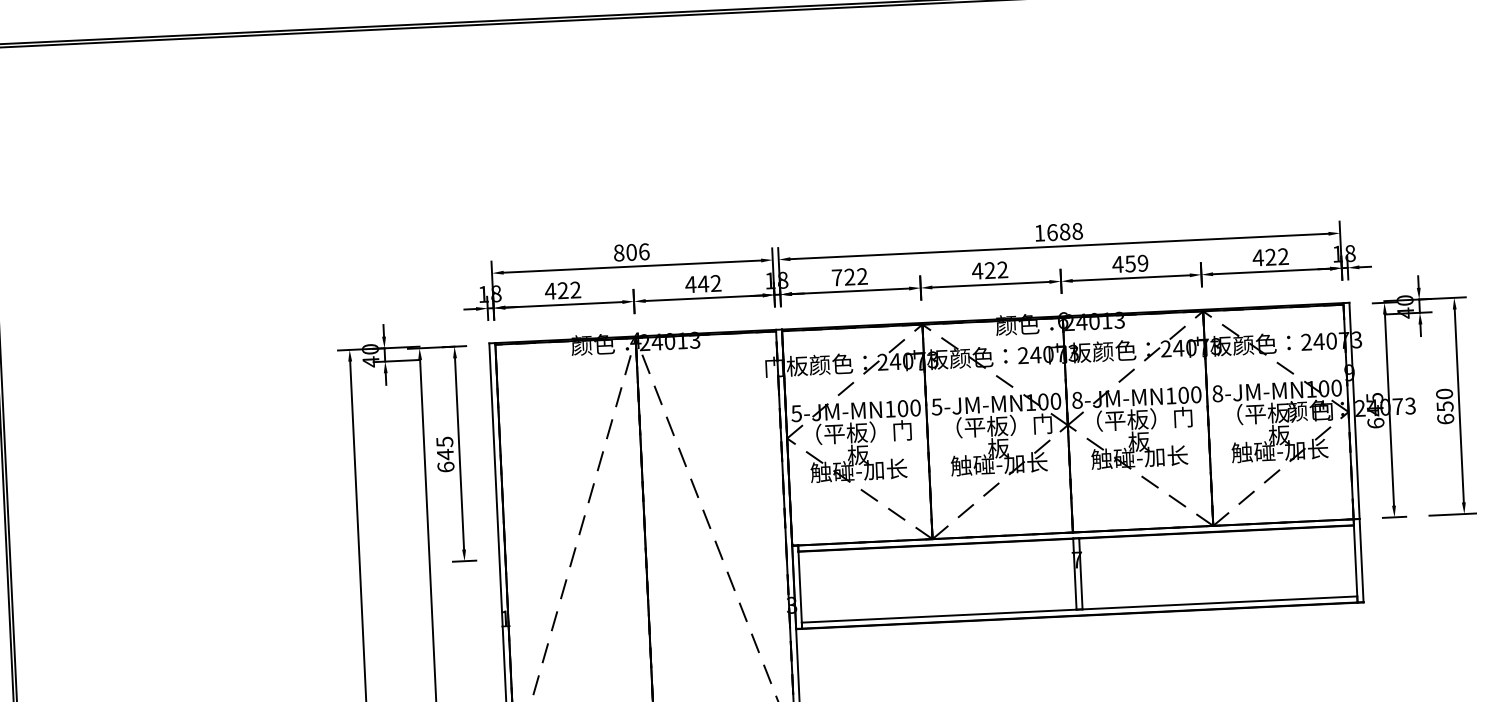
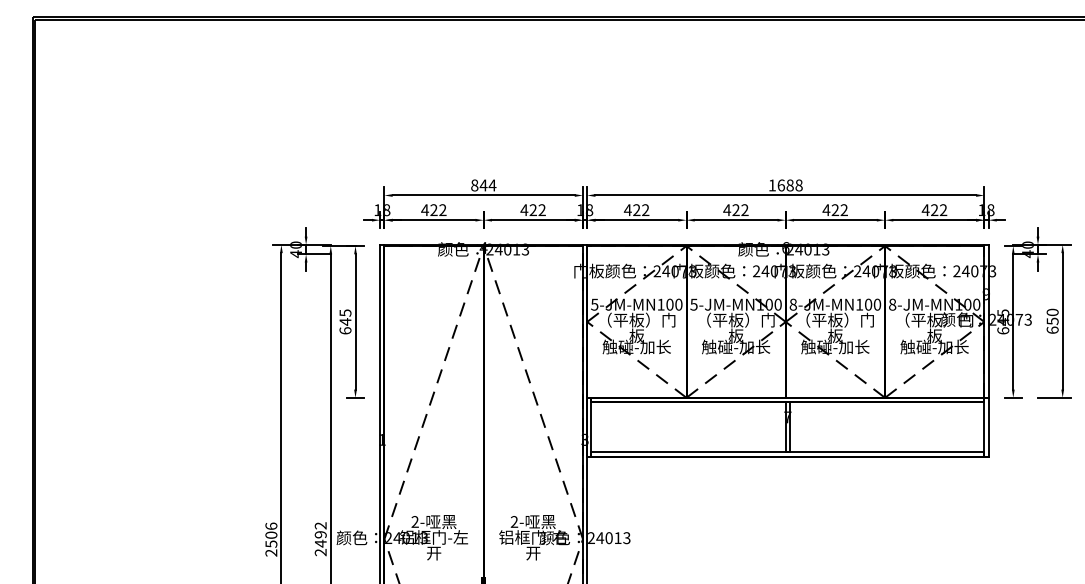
text: (637, 252) -> (487, 185), 806 -> 844
text: (1136, 264) -> (839, 210), 459 -> 422
text: (836, 276) -> (627, 209), 722 -> 422
text: (703, 283) -> (533, 209), 442 -> 422

